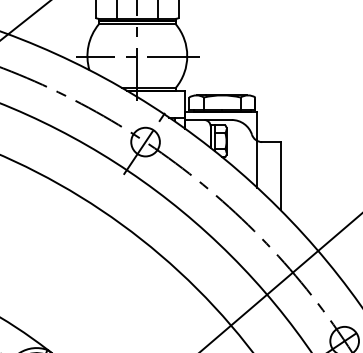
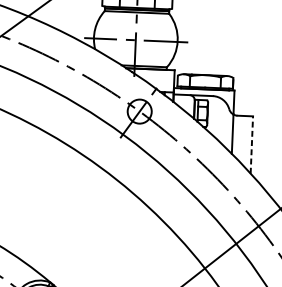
line: (280, 175) -> (251, 144), solid -> dashed

